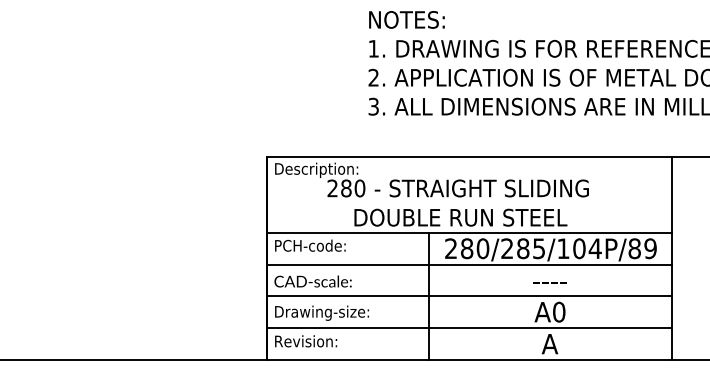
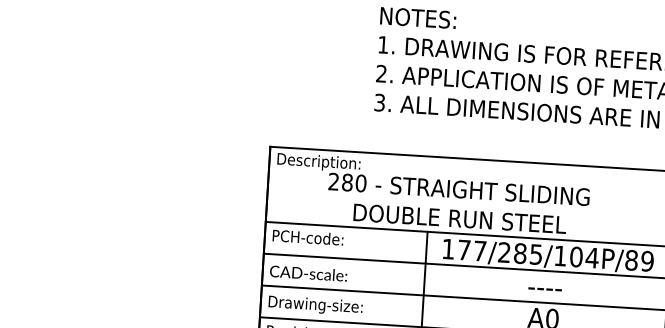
text: (467, 248) -> (464, 249), 280/285/104P/89 -> 177/285/104P/89

